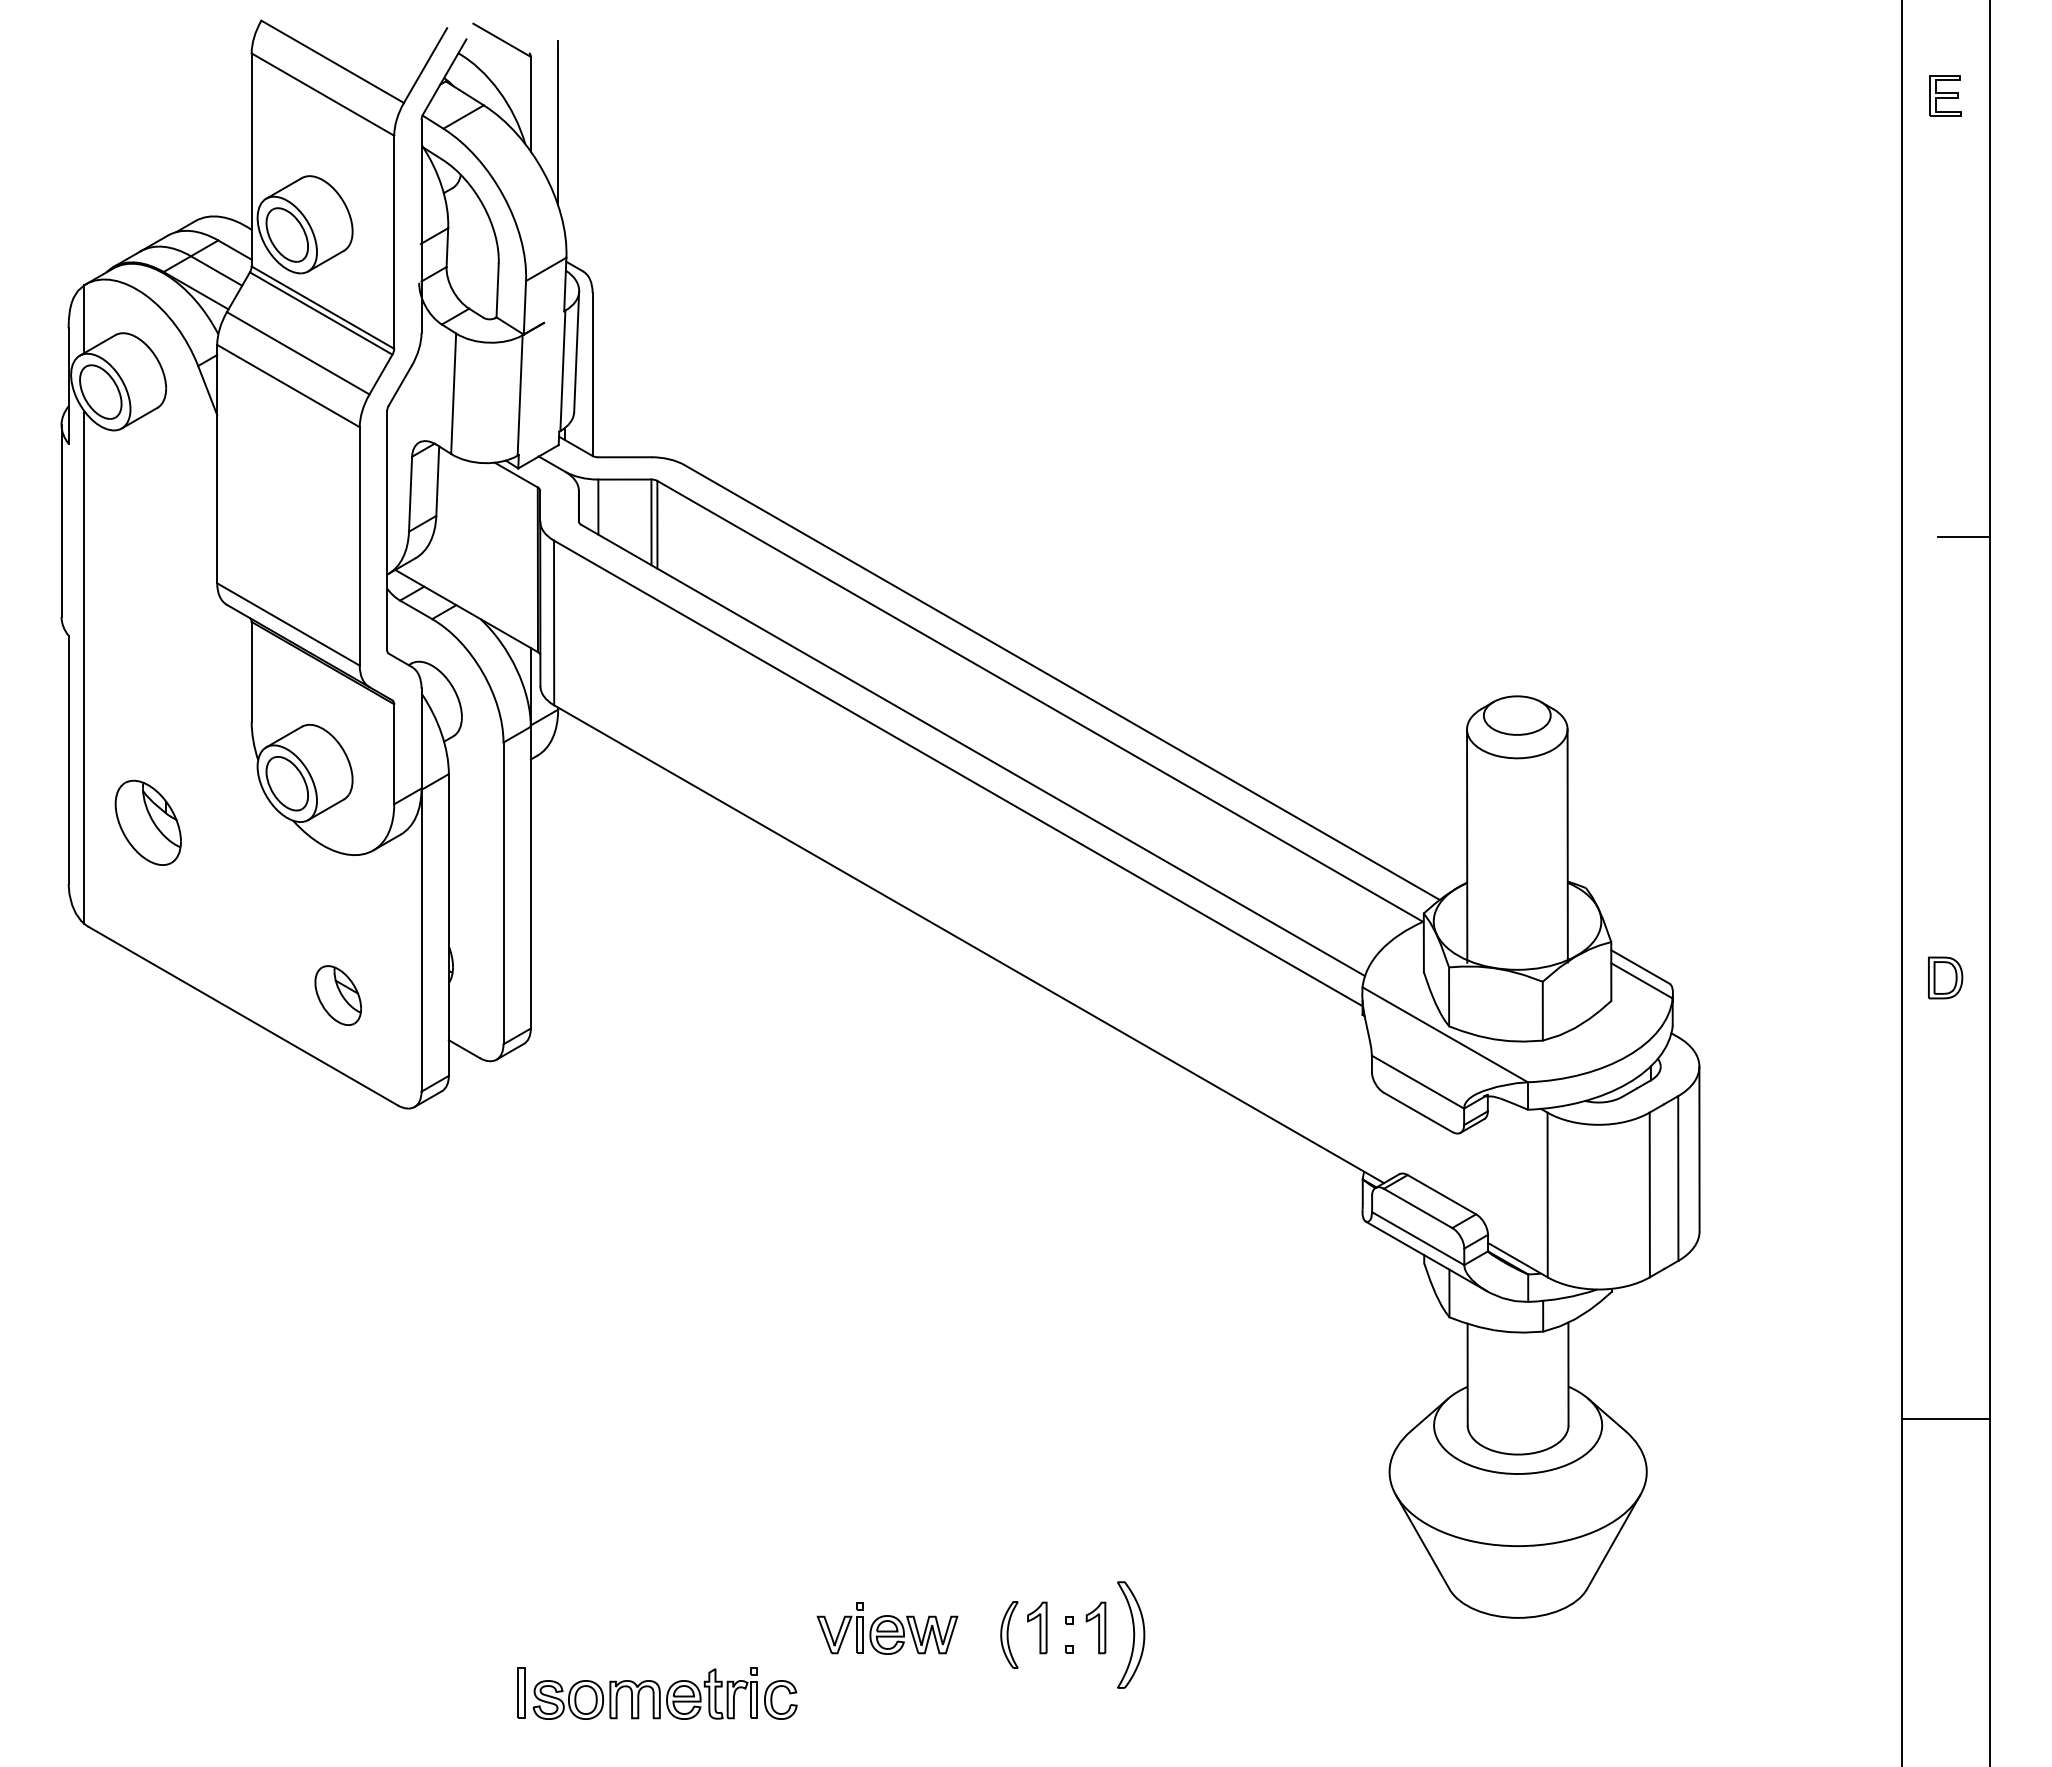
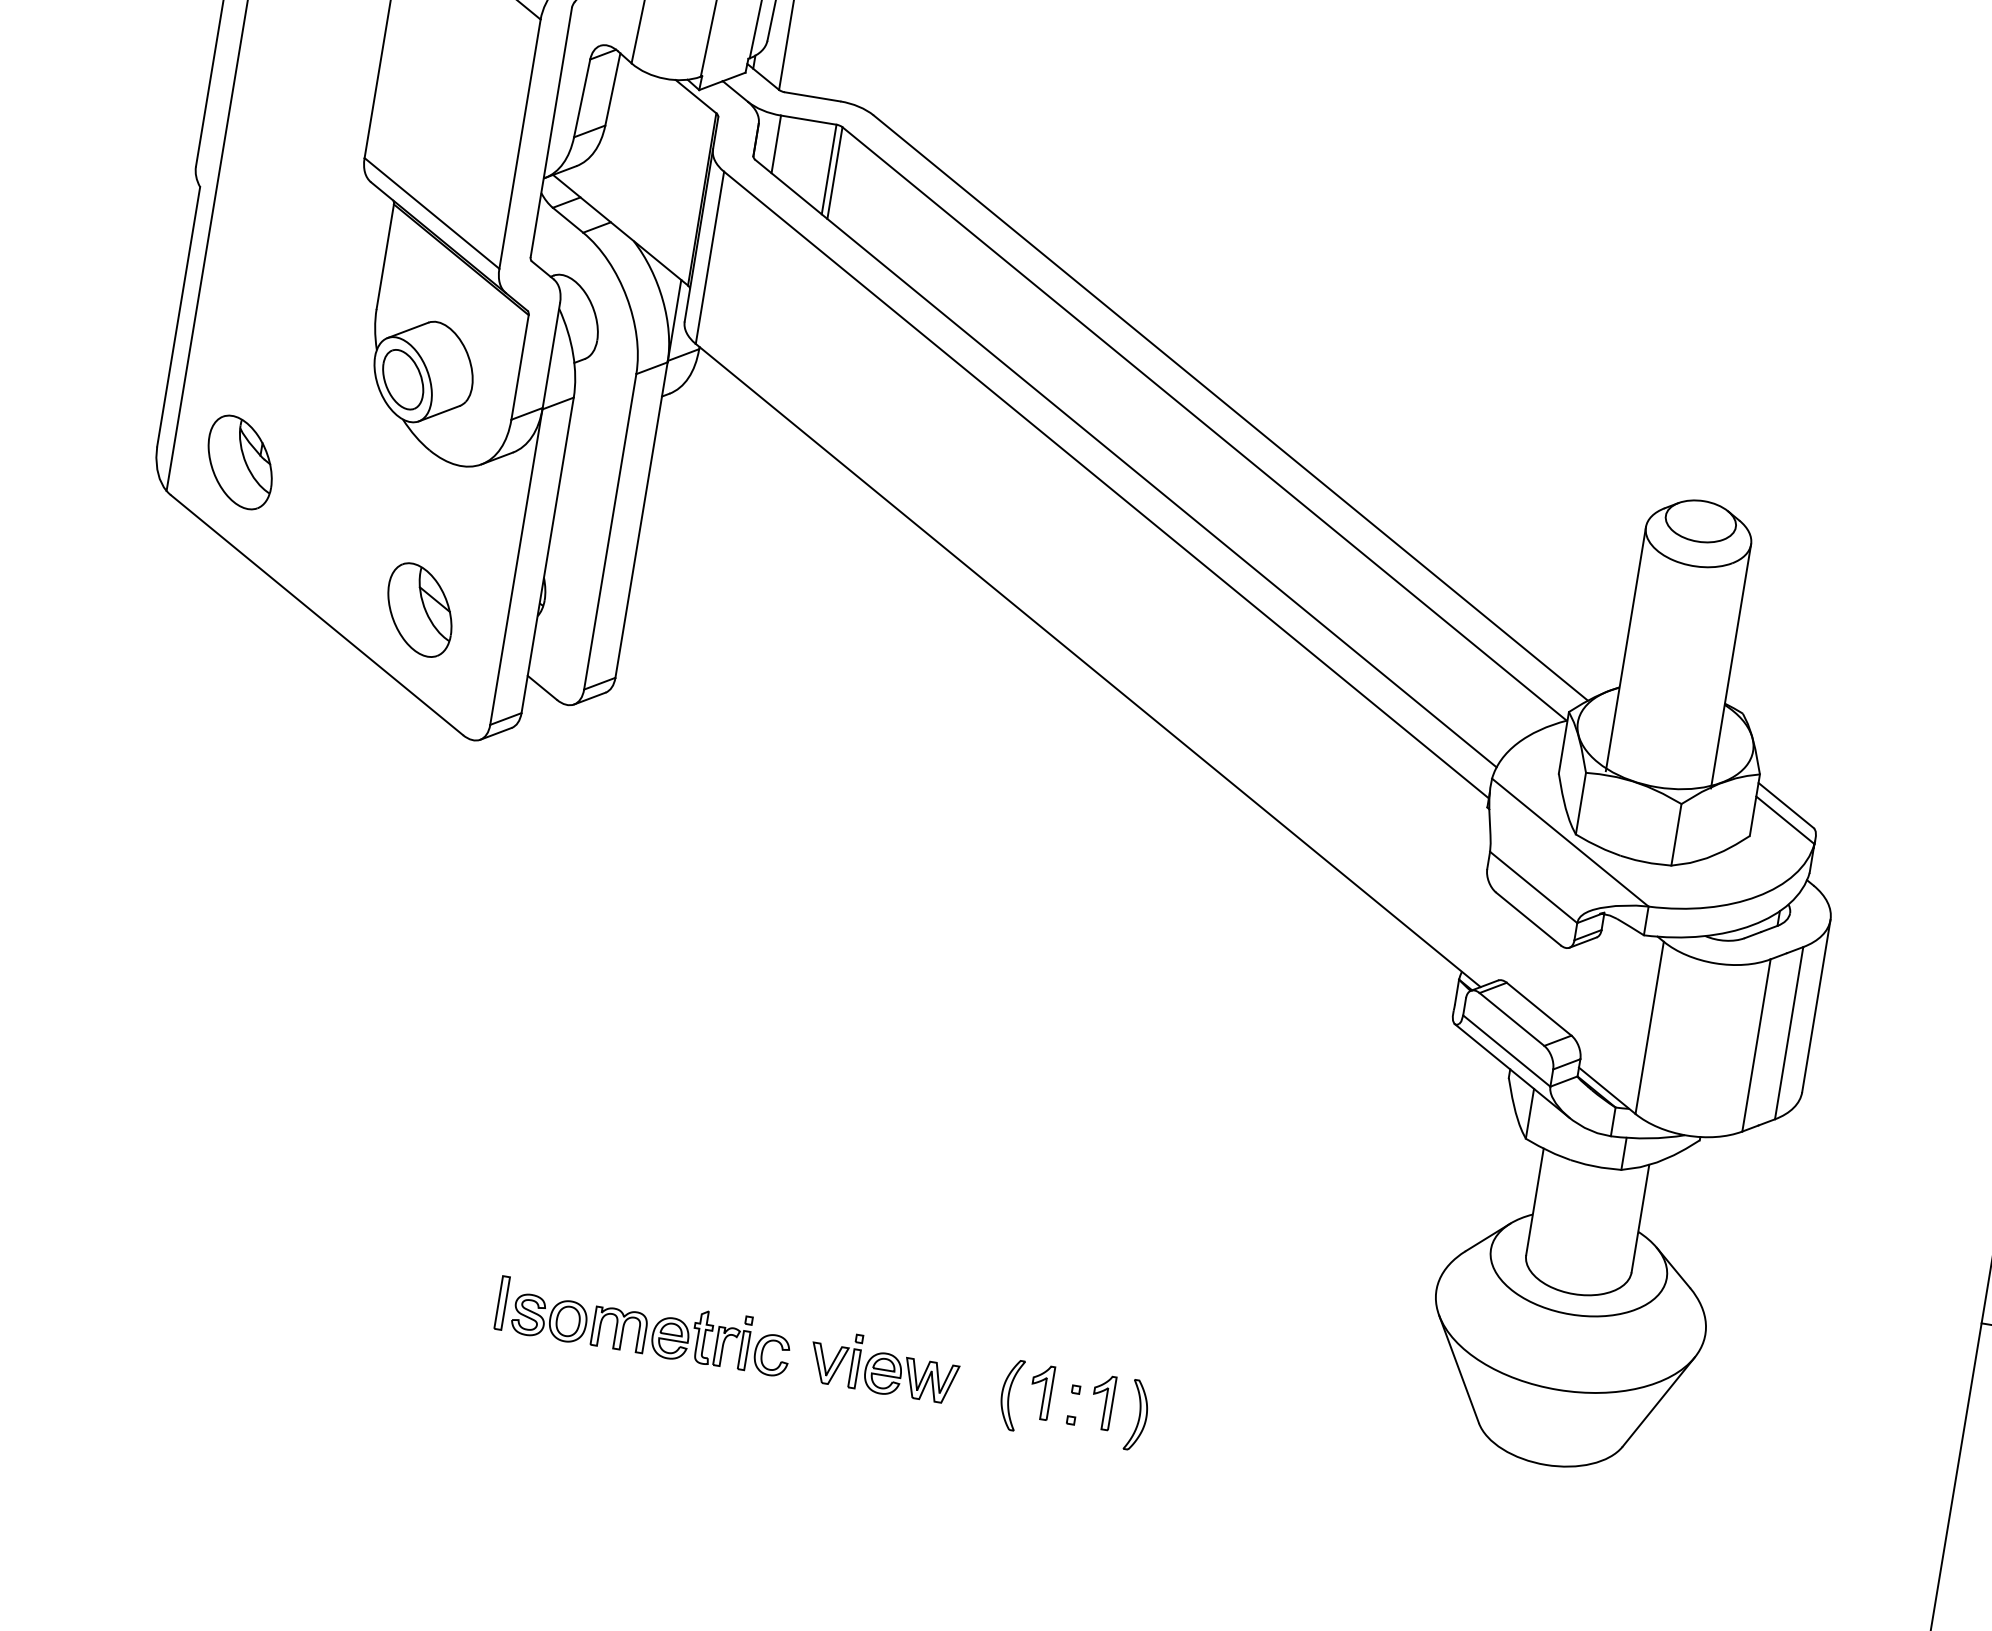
part: (147, 822) -> (239, 461), moved
part: (337, 995) -> (419, 609), size x1.43
part: (1130, 1634) -> (1137, 1415), size x0.62
part: (657, 1693) -> (644, 1326), moved

